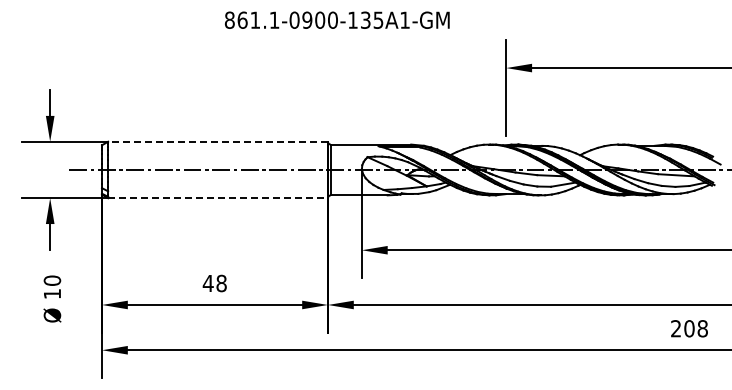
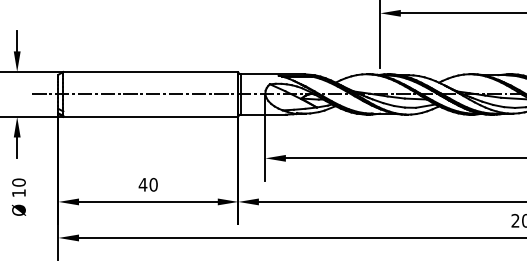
line: (218, 141) -> (151, 71), dashed -> solid
line: (218, 198) -> (151, 117), dashed -> solid
text: (221, 283) -> (153, 184), 48 -> 40

